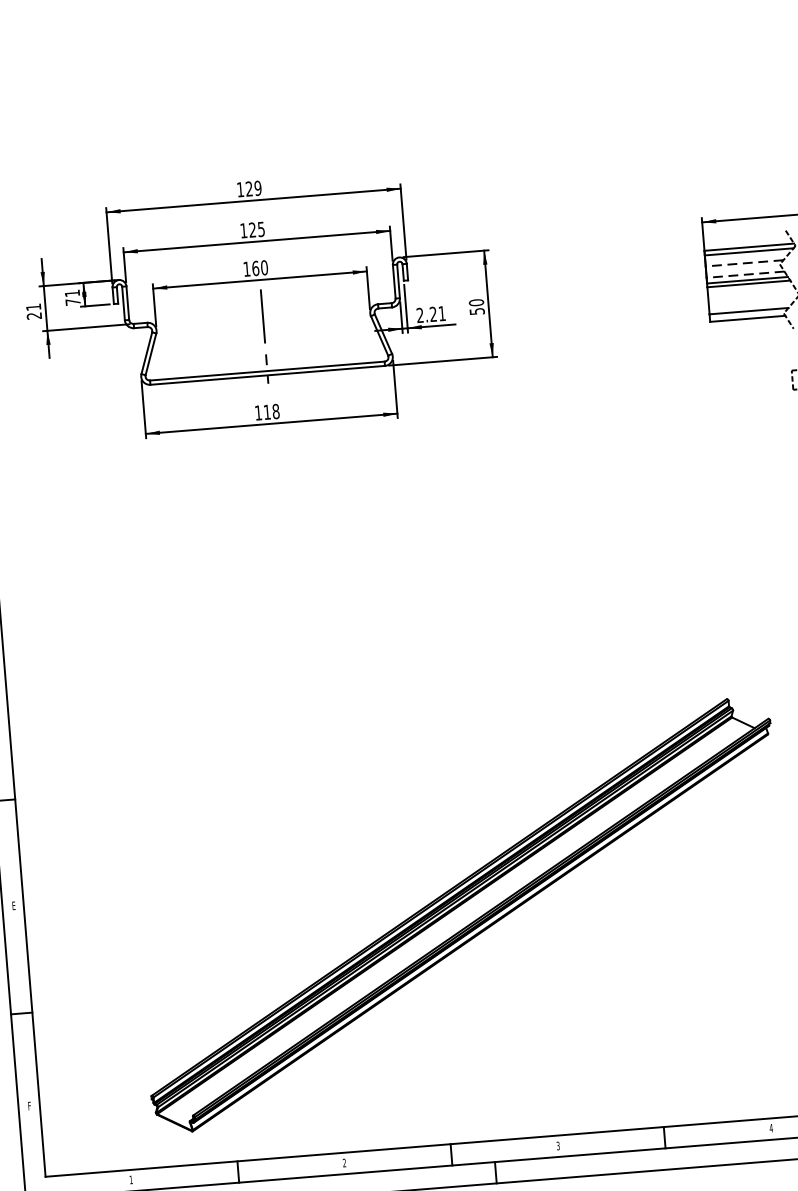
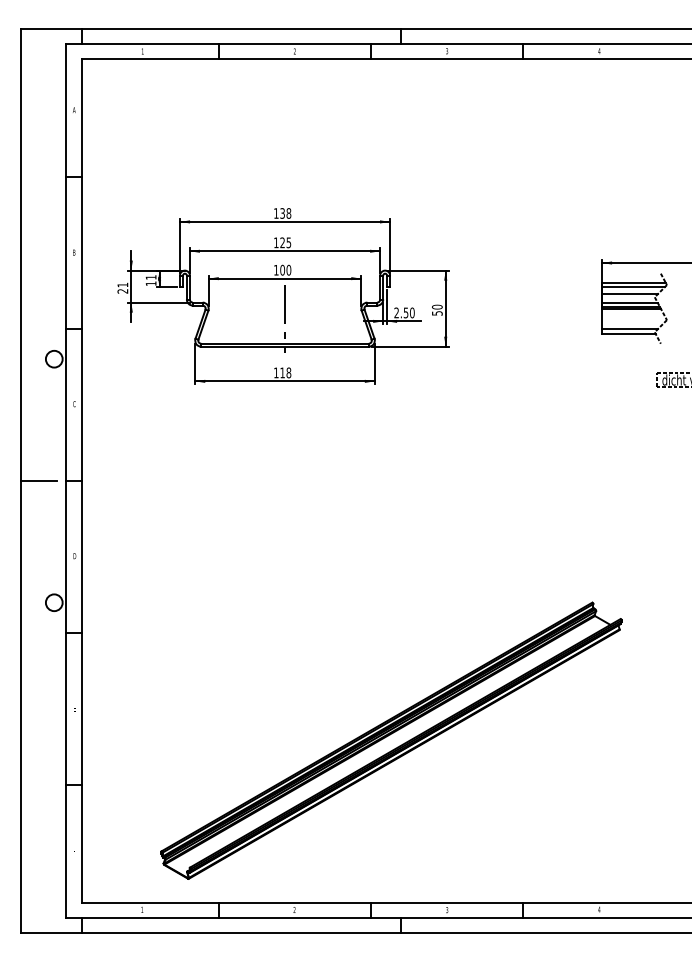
text: (253, 188) -> (285, 213), 129 -> 138
line: (744, 263) -> (629, 294), dashed -> solid
text: (255, 267) -> (282, 269), 160 -> 100
line: (745, 274) -> (629, 302), dashed -> solid
text: (72, 301) -> (150, 283), 71 -> 11
text: (436, 313) -> (408, 312), 2.21 -> 2.50

